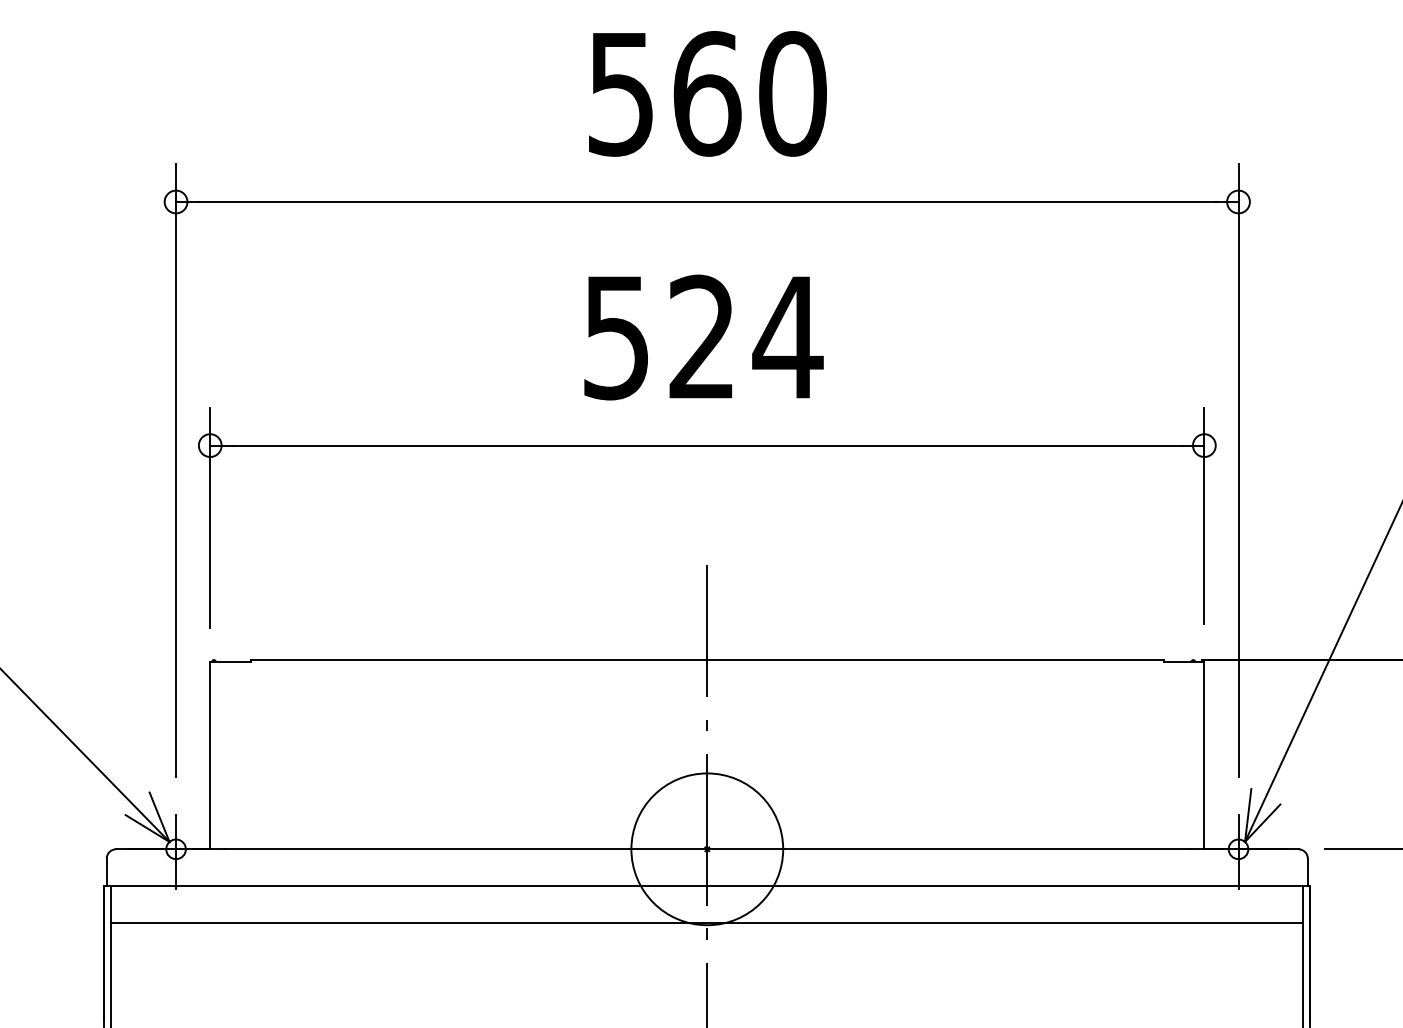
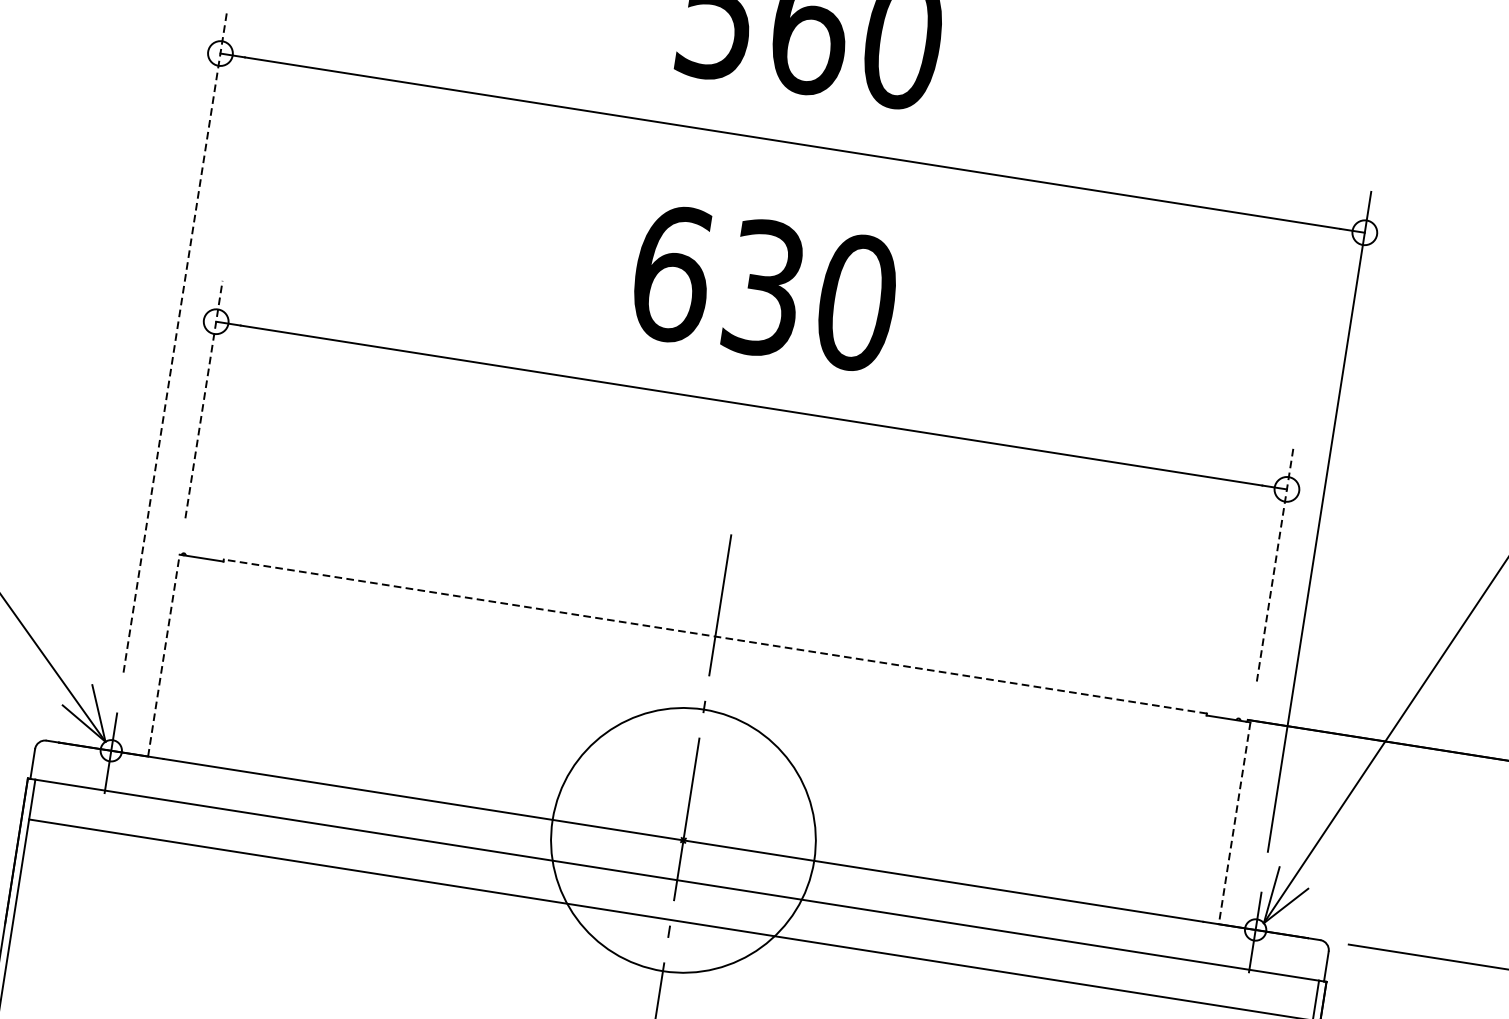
text: (703, 337) -> (765, 288), 524 -> 630
line: (176, 469) -> (175, 341), solid -> dashed
line: (1204, 515) -> (1275, 564), solid -> dashed
line: (210, 517) -> (204, 399), solid -> dashed
line: (706, 660) -> (714, 636), solid -> dashed
line: (210, 755) -> (164, 655), solid -> dashed
line: (1204, 755) -> (1234, 823), solid -> dashed
circle: (707, 849) -> (683, 840), size x1.6

